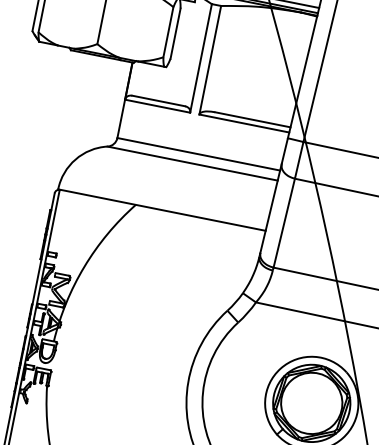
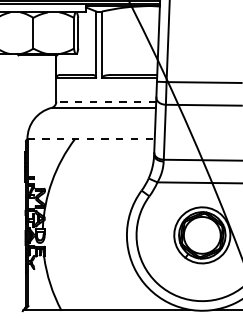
line: (199, 154) -> (106, 101), solid -> dashed
line: (162, 209) -> (91, 138), solid -> dashed

